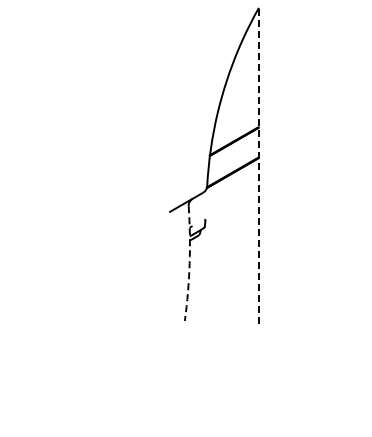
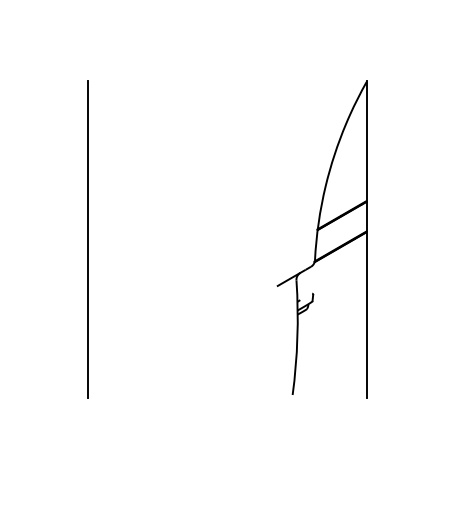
line: (258, 165) -> (366, 239), dashed -> solid
arc: (189, 263) -> (297, 337), dashed -> solid

